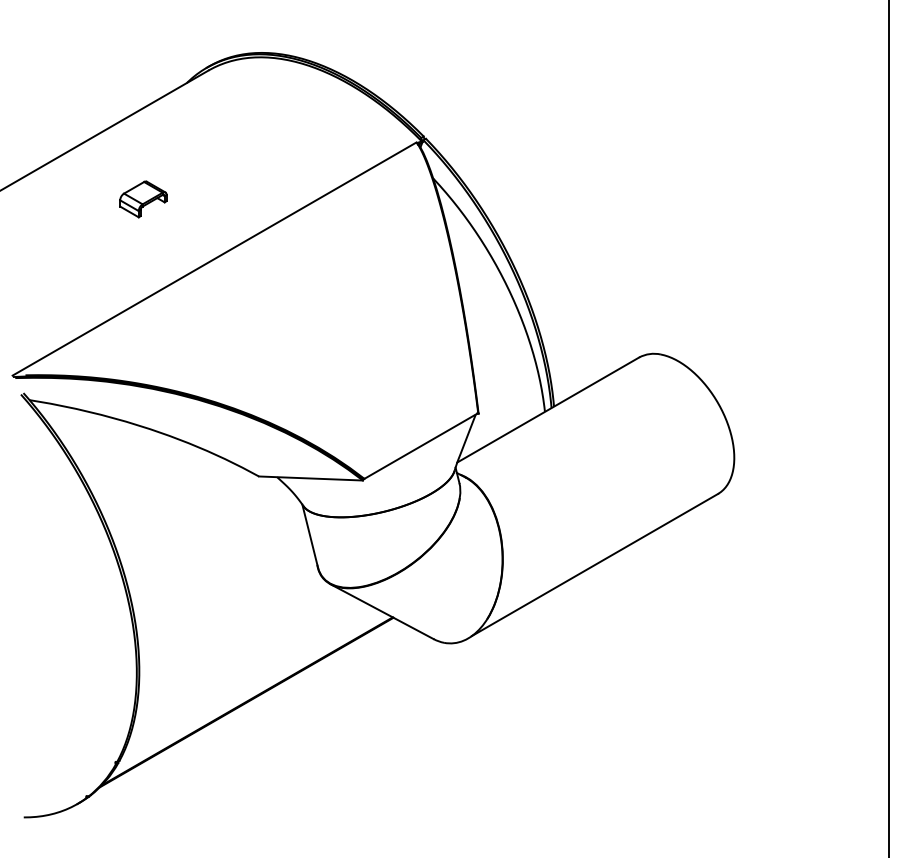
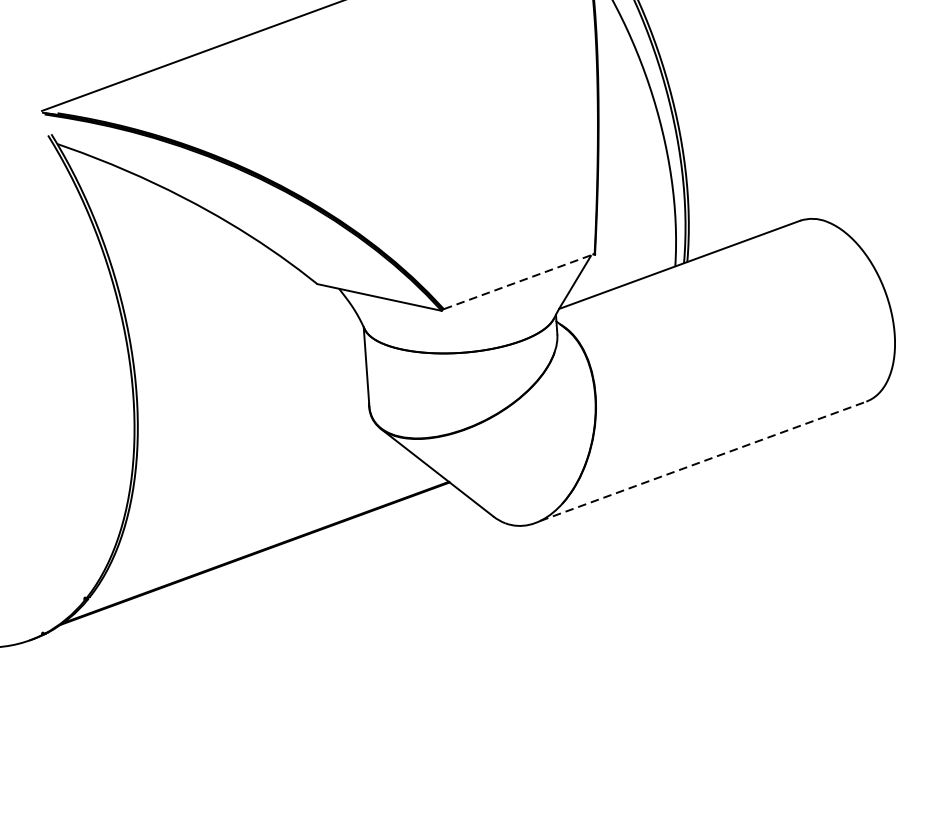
line: (421, 446) -> (519, 282), solid -> dashed
line: (595, 564) -> (704, 460), solid -> dashed

